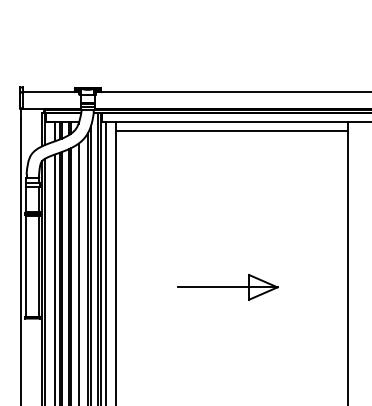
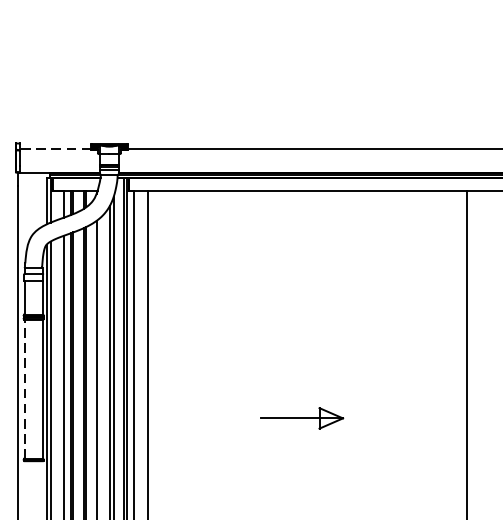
line: (48, 91) -> (55, 149), solid -> dashed
line: (232, 130) -> (308, 202), removed
line: (26, 266) -> (25, 389), solid -> dashed
part: (227, 287) -> (301, 418), size x0.6

